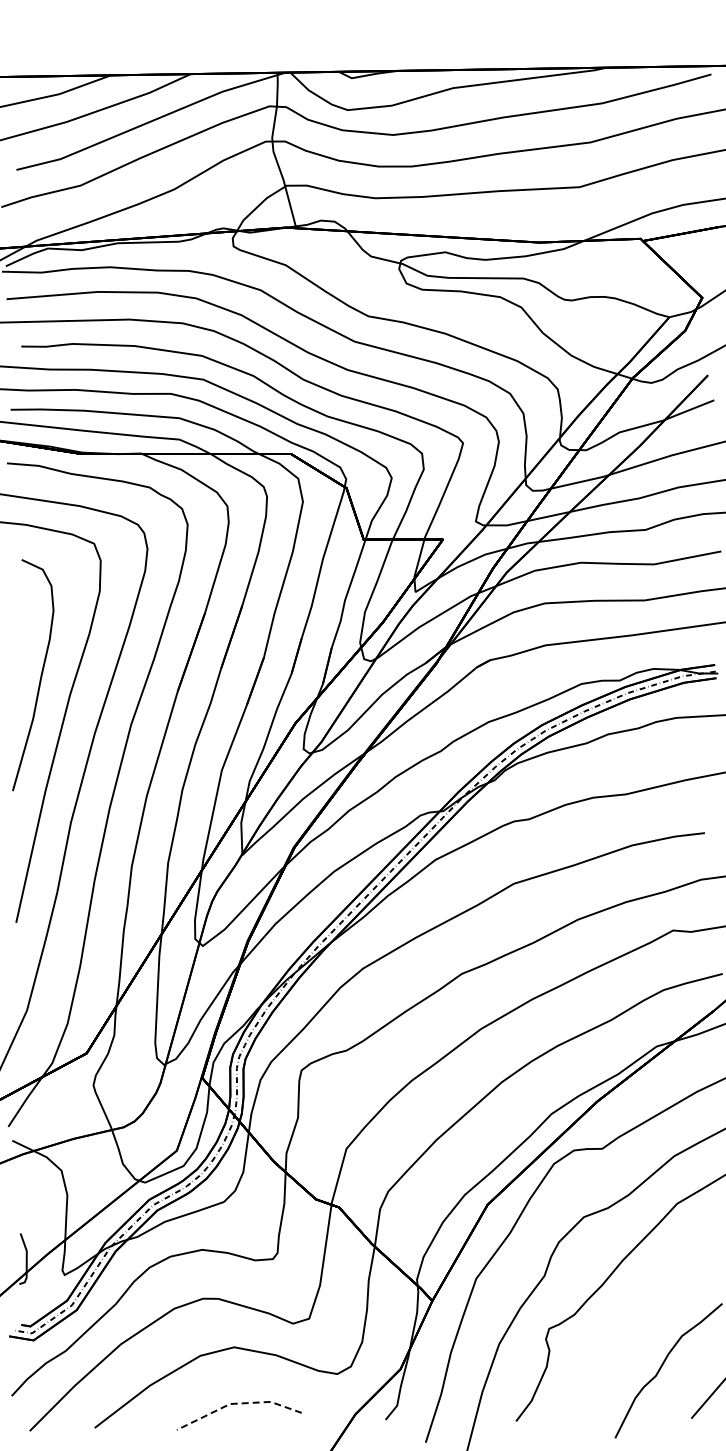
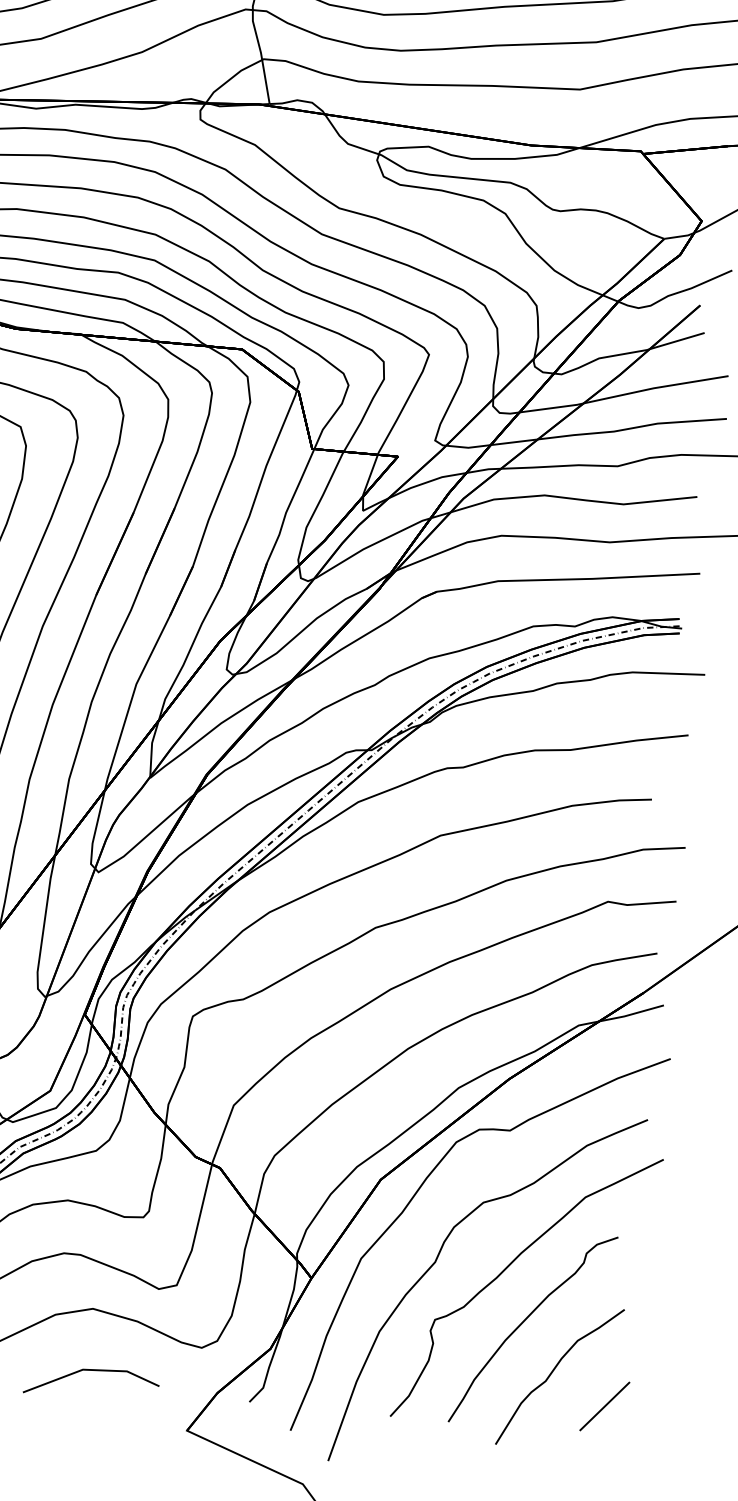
curve: (632, 1322) -> (525, 1321), added
line: (237, 1403) -> (90, 1369), dashed -> solid

